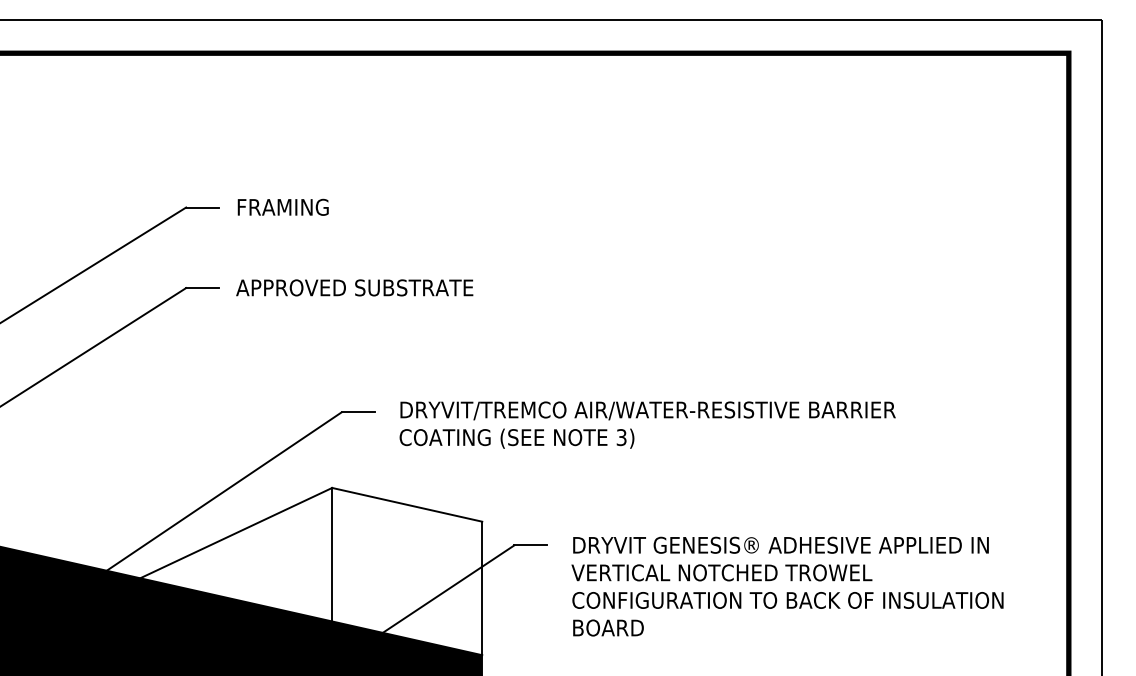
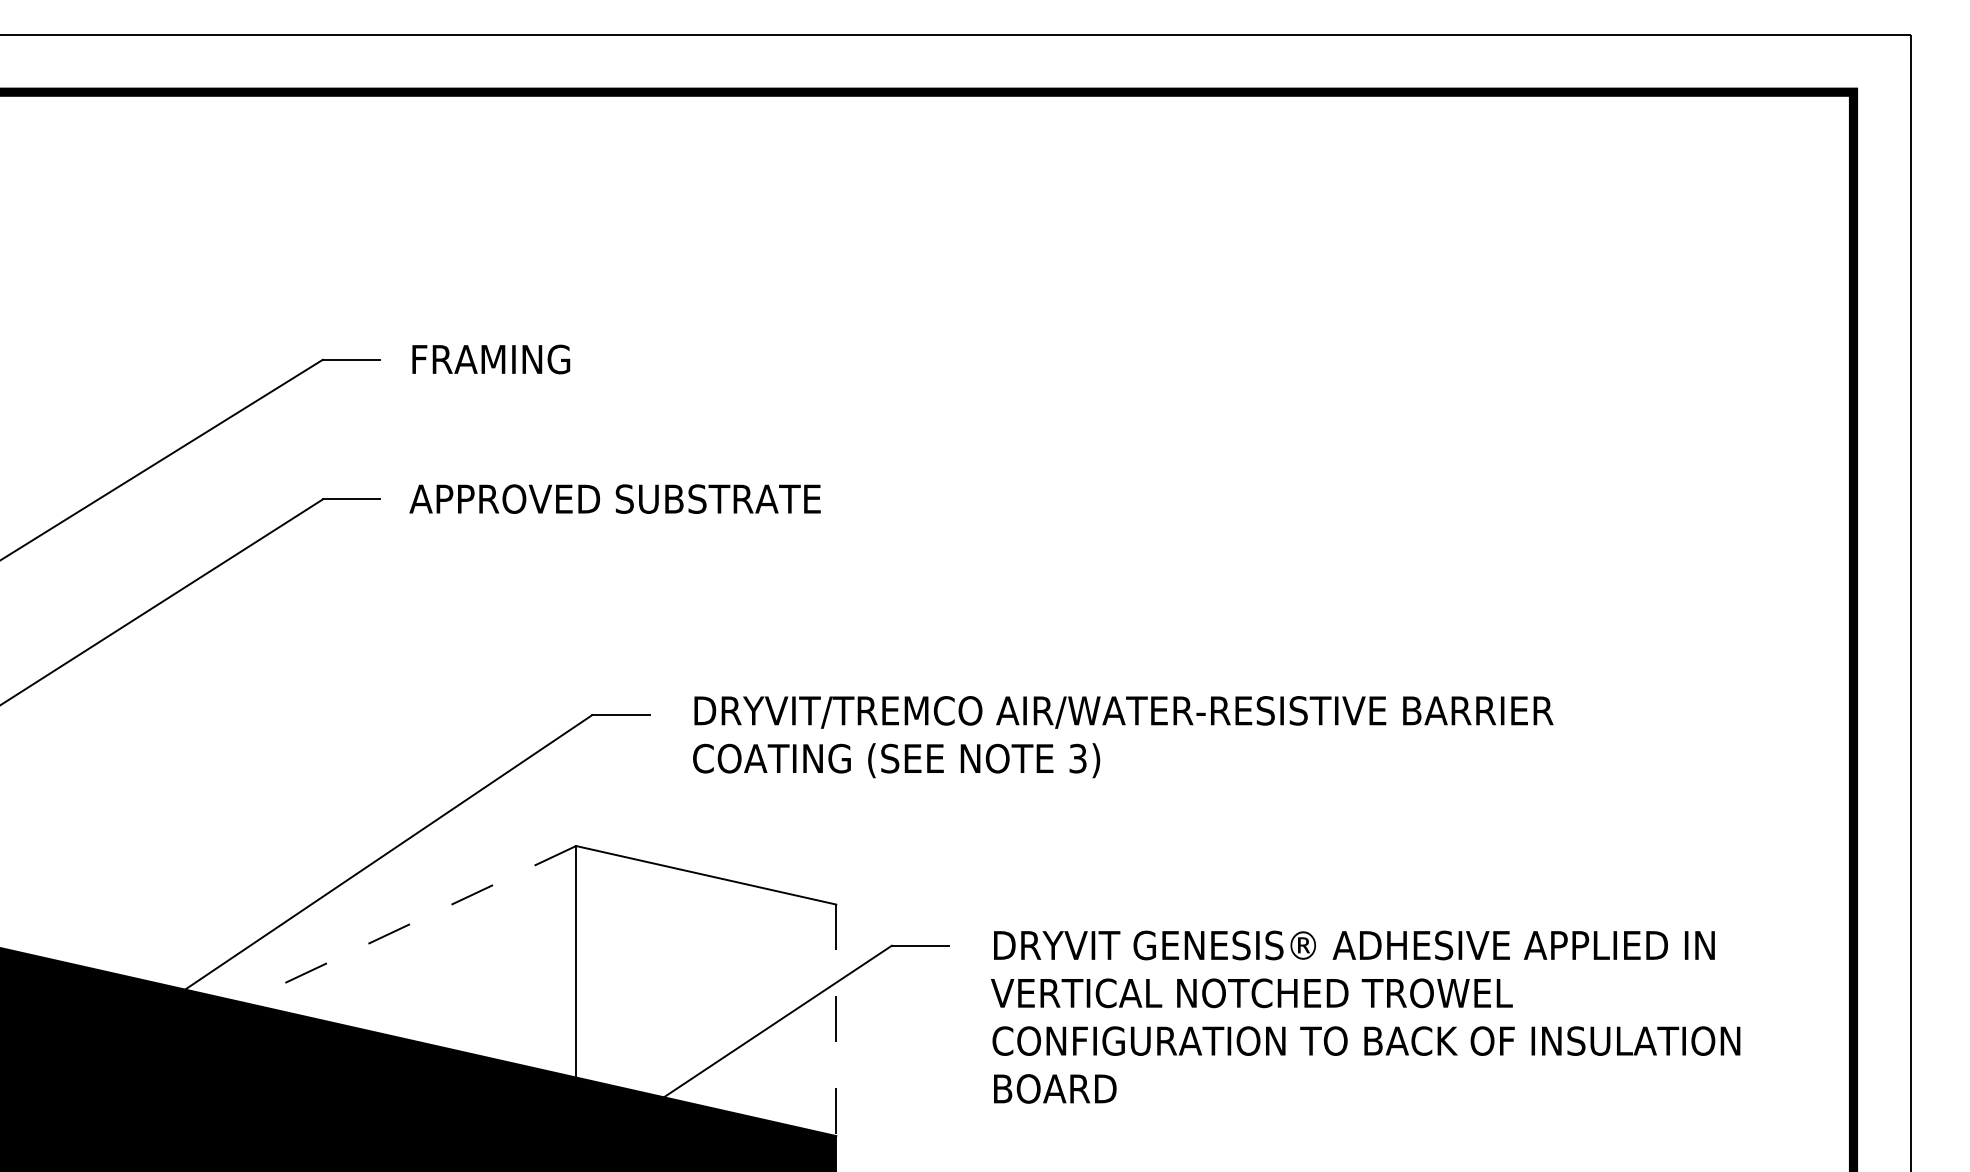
line: (235, 533) -> (408, 925), solid -> dashed
line: (482, 588) -> (836, 1020), solid -> dashed

